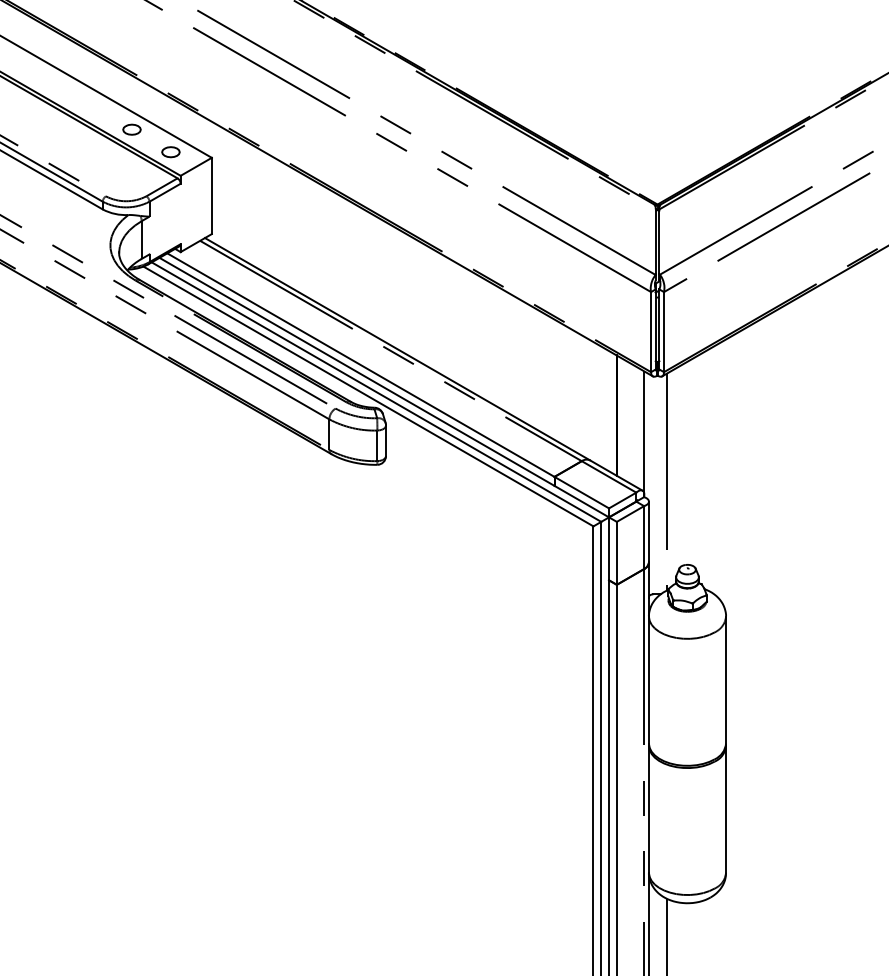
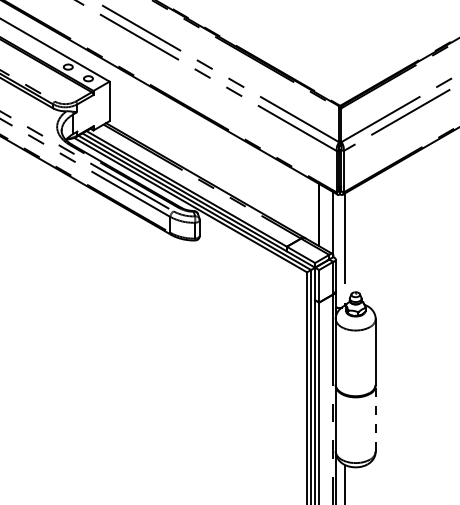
line: (725, 808) -> (375, 418), solid -> dashed

